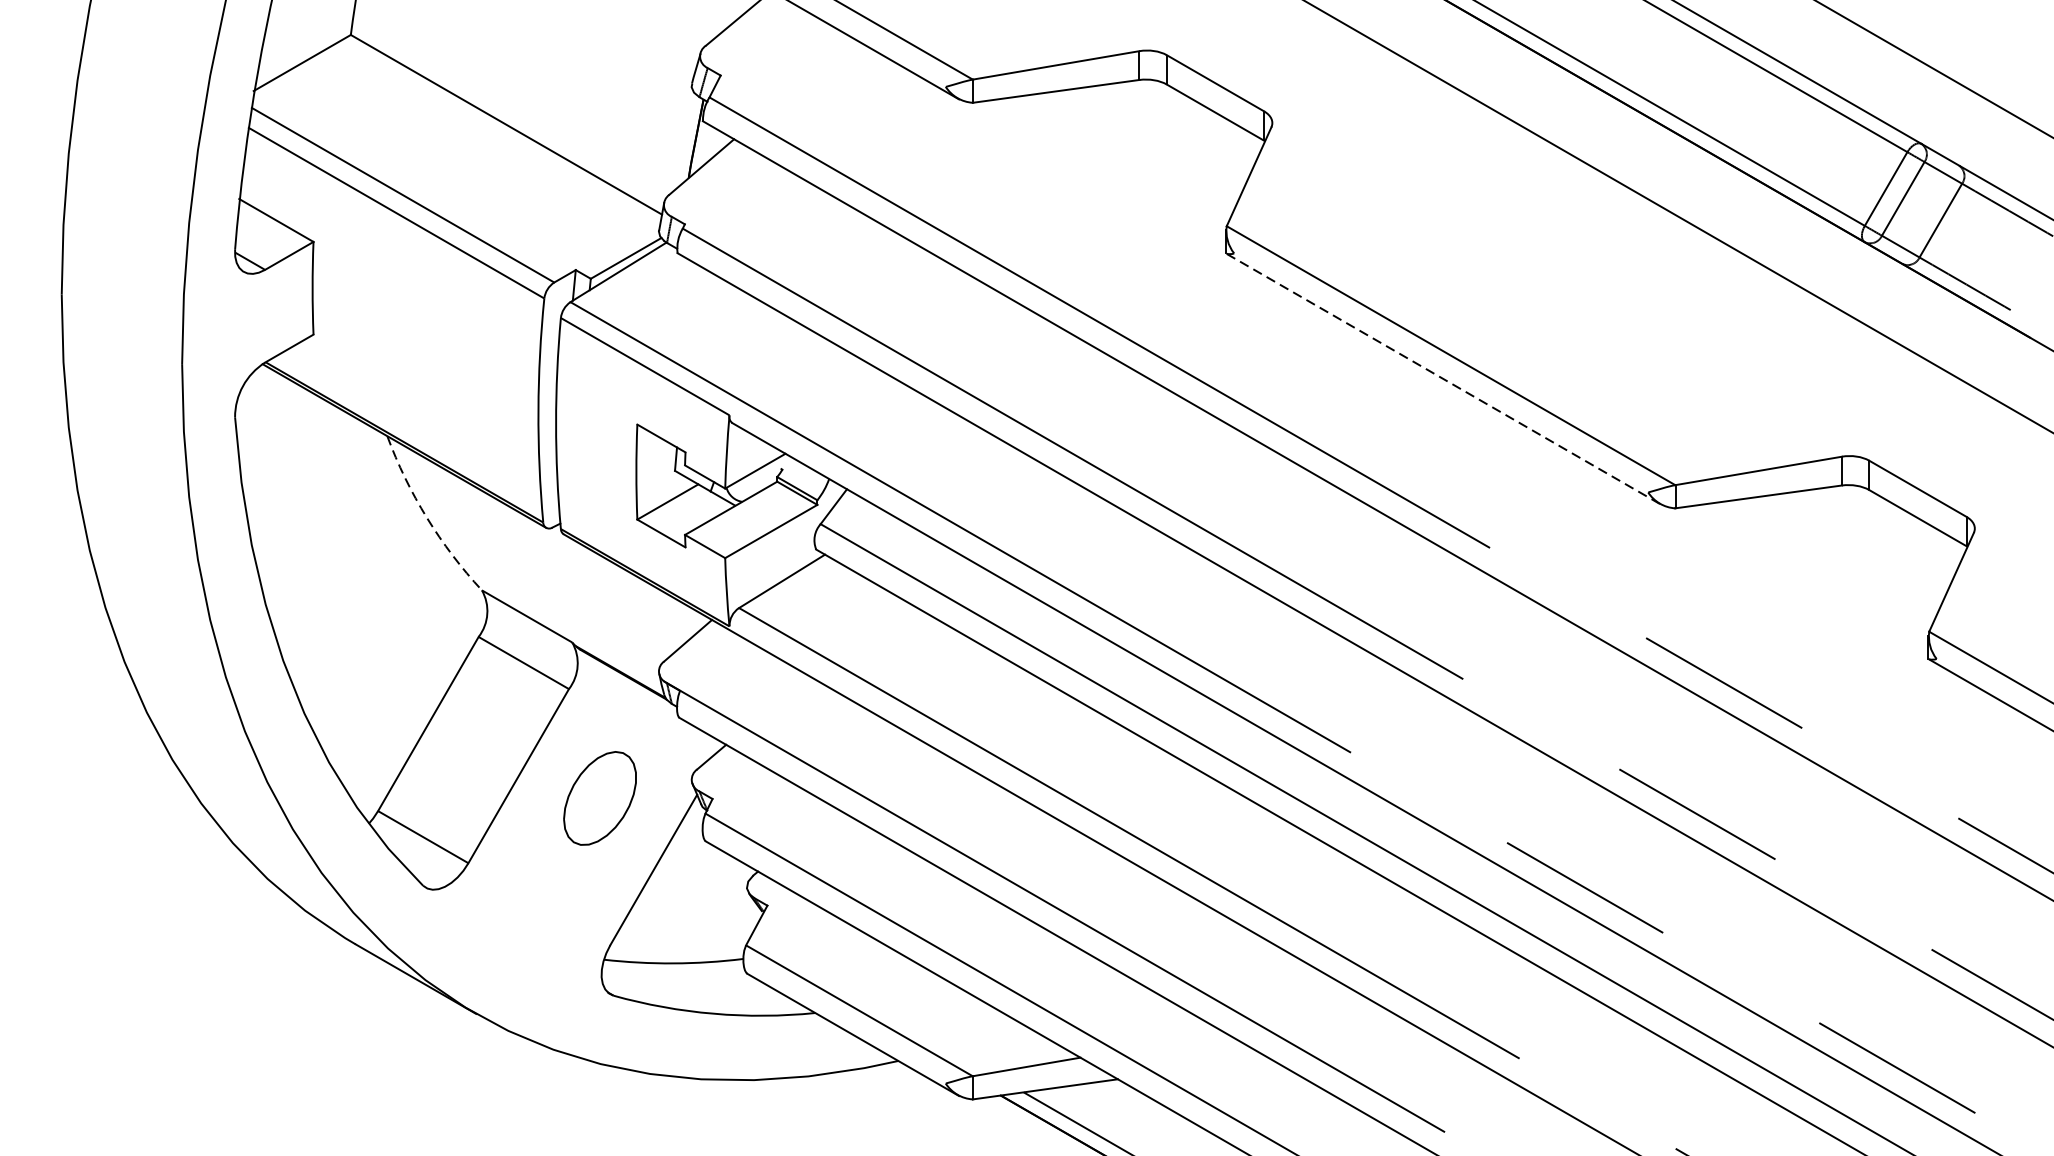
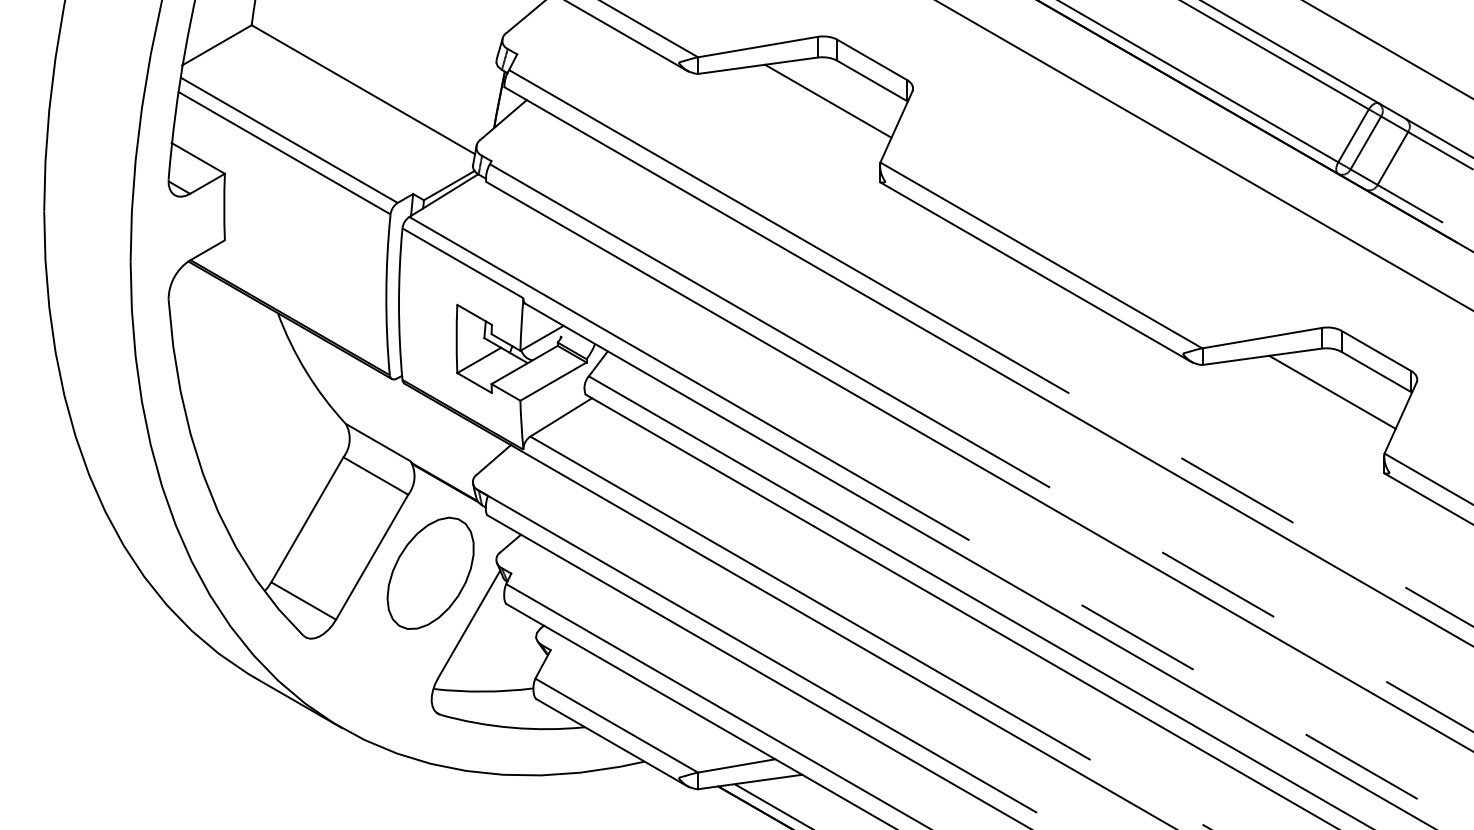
line: (1154, 139) -> (828, 100), added
line: (1444, 379) -> (1036, 272), dashed -> solid
arc: (427, 517) -> (306, 371), dashed -> solid
line: (1856, 545) -> (1332, 391), added
part: (599, 797) -> (430, 572), size x1.67

